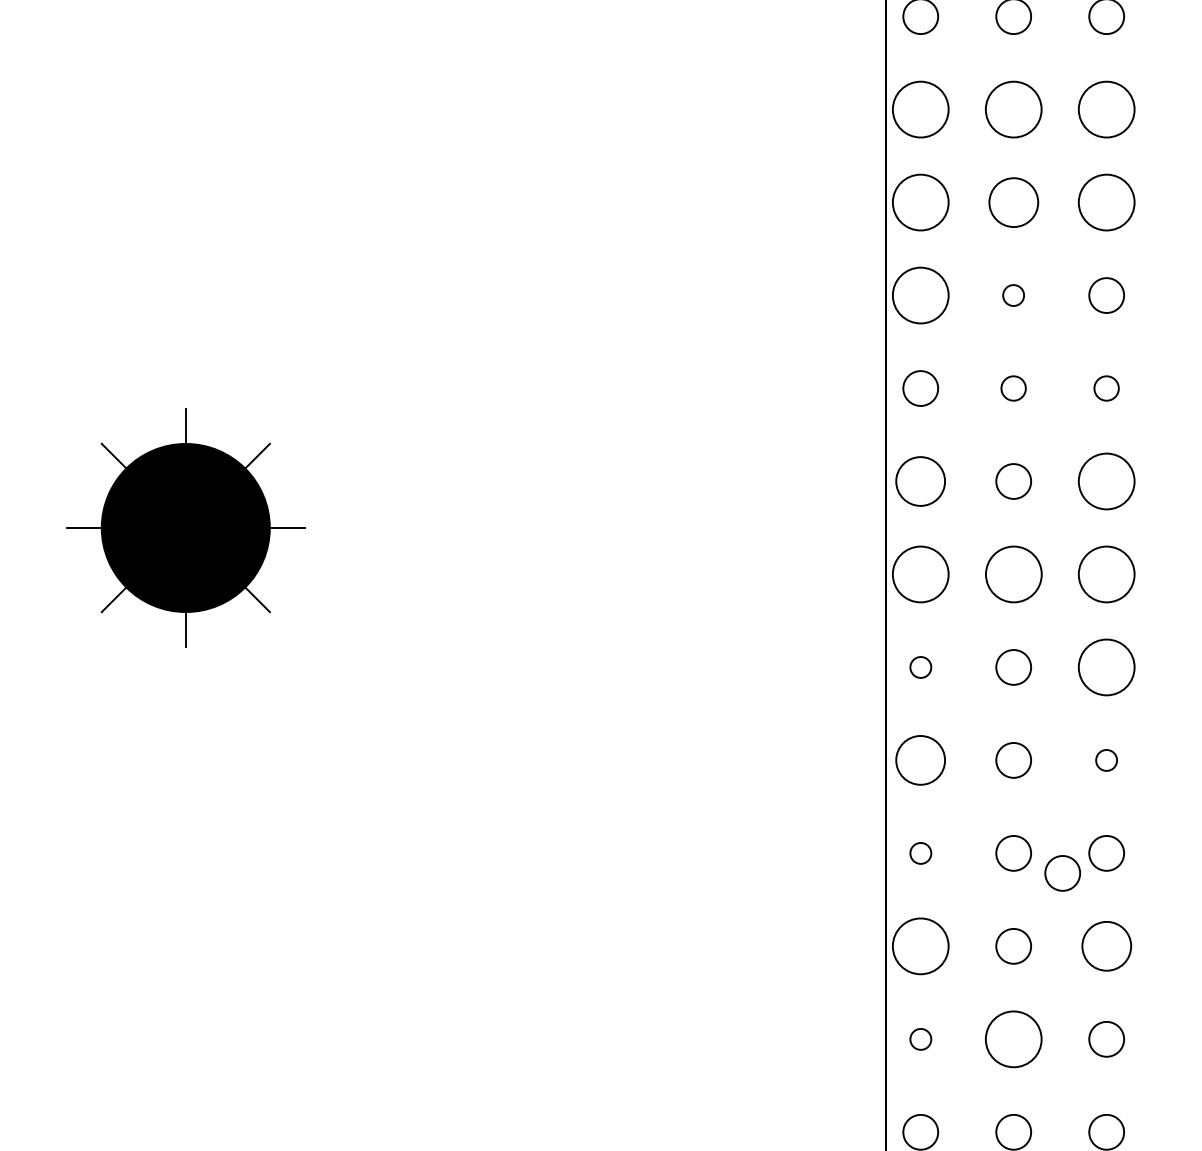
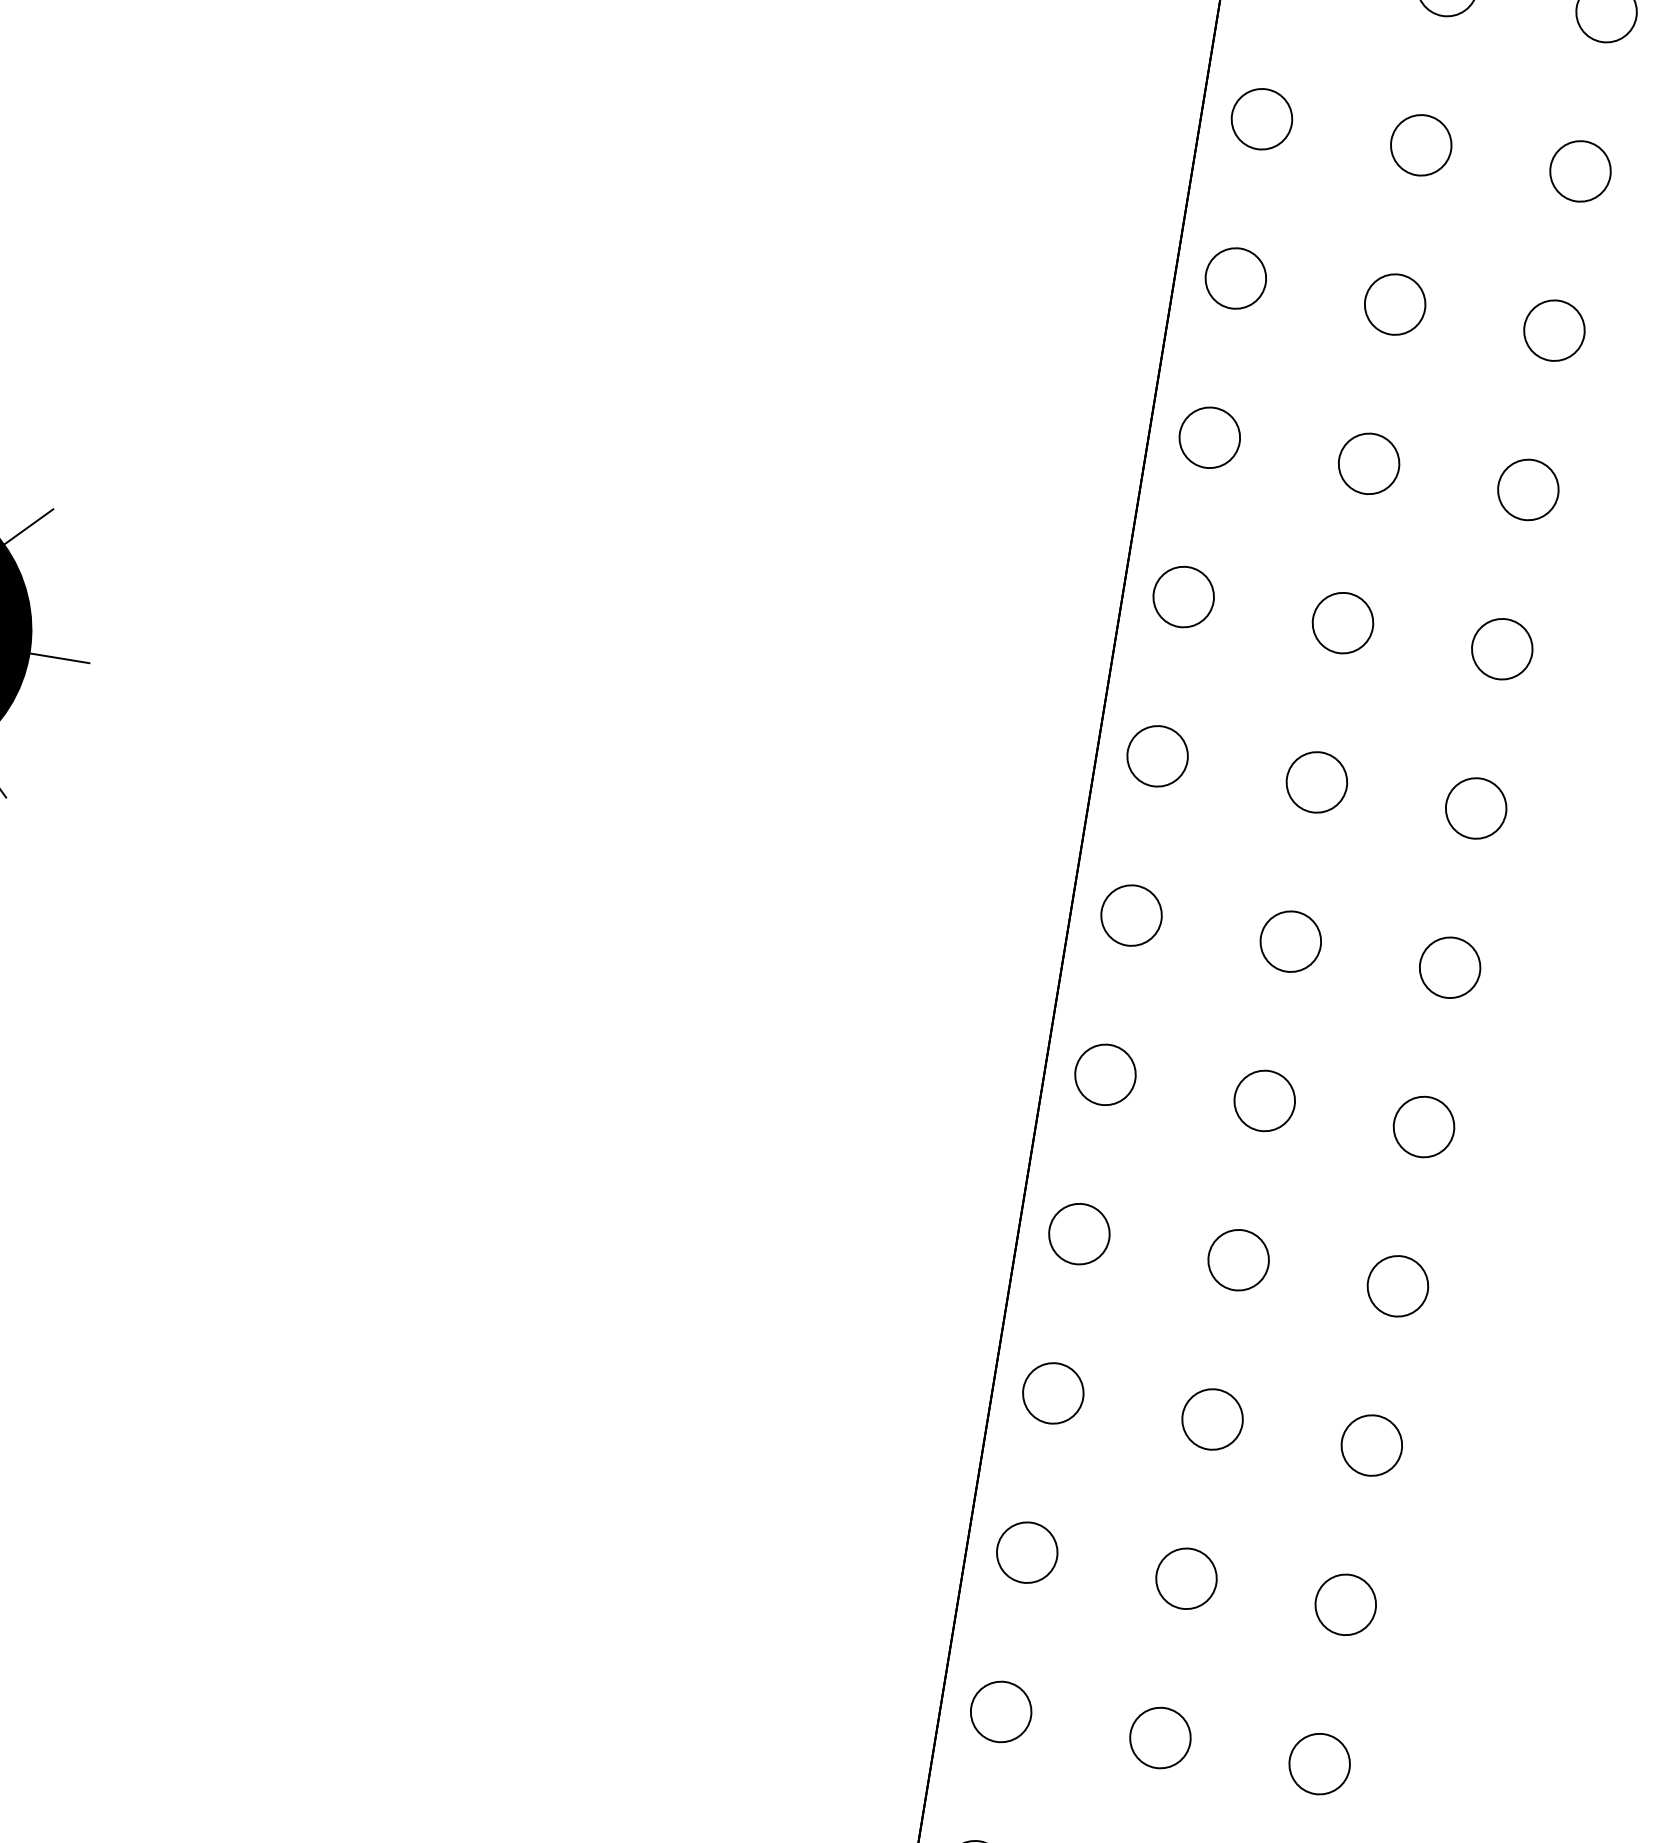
circle: (920, 109) -> (1261, 118), size x0.62
circle: (1013, 109) -> (1420, 145), size x0.62
circle: (1106, 109) -> (1580, 171), size x0.62
circle: (920, 202) -> (1235, 278), size x0.62
circle: (1013, 202) -> (1394, 304), size x0.71
circle: (1106, 202) -> (1554, 330), size x0.62
circle: (920, 295) -> (1209, 437), size x0.62
circle: (1013, 295) -> (1368, 463), size x1.67
circle: (1013, 388) -> (1342, 623), size x1.43
circle: (1106, 388) -> (1501, 649), size x1.43
circle: (920, 481) -> (1157, 756), size x0.71
circle: (1106, 481) -> (1475, 808), size x0.62
circle: (920, 574) -> (1131, 915), size x0.62
circle: (1013, 574) -> (1290, 941), size x0.62
circle: (1106, 574) -> (1449, 967), size x0.62
circle: (920, 667) -> (1105, 1074), size x1.67
circle: (1106, 667) -> (1423, 1127), size x0.62
circle: (920, 760) -> (1078, 1234), size x0.71
circle: (1106, 760) -> (1397, 1286), size x1.67
circle: (920, 853) -> (1052, 1393), size x1.67
circle: (1062, 873) -> (1290, 1467), removed
circle: (920, 945) -> (1027, 1551), size x0.62
circle: (1106, 946) -> (1345, 1605), size x0.71
circle: (1013, 1038) -> (1160, 1736), size x0.62
circle: (920, 1039) -> (1000, 1712), size x1.67

